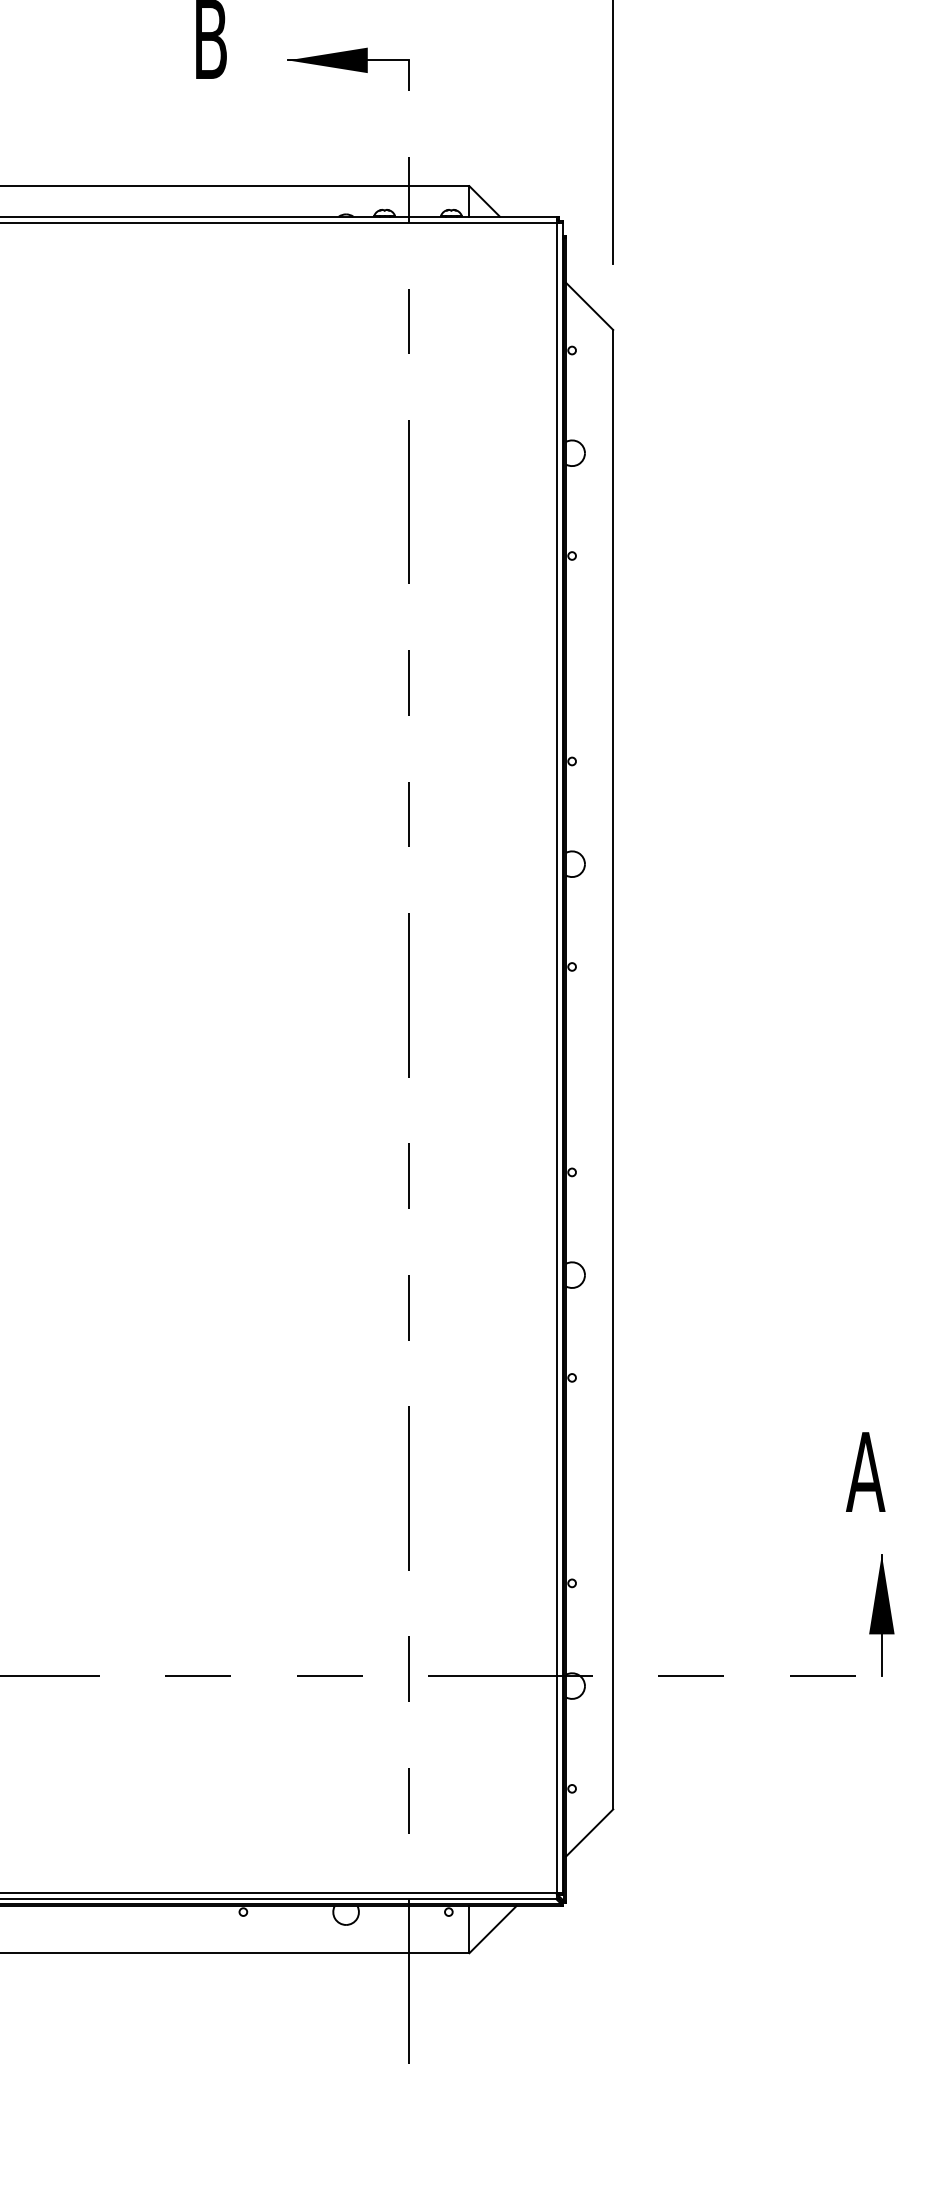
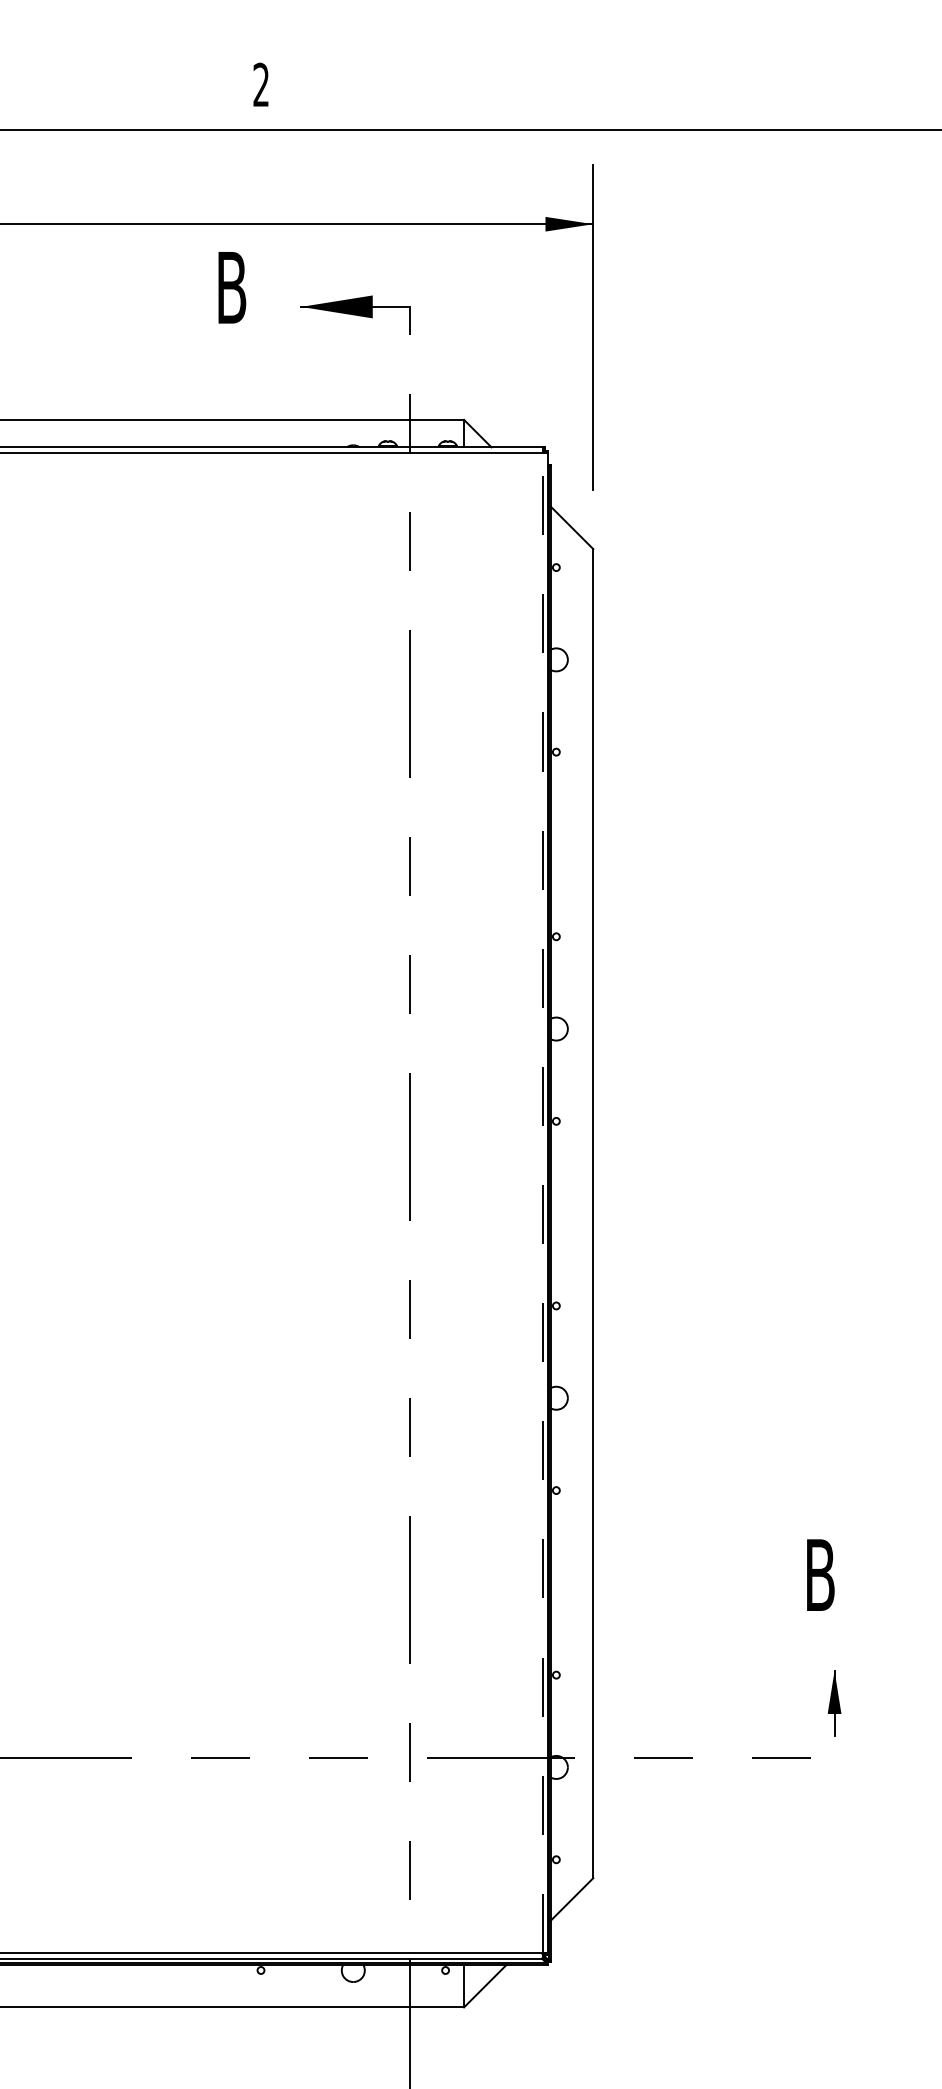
line: (556, 1057) -> (542, 1202), solid -> dashed
text: (865, 1471) -> (819, 1574), A -> B
part: (881, 1614) -> (834, 1703), size x0.6

